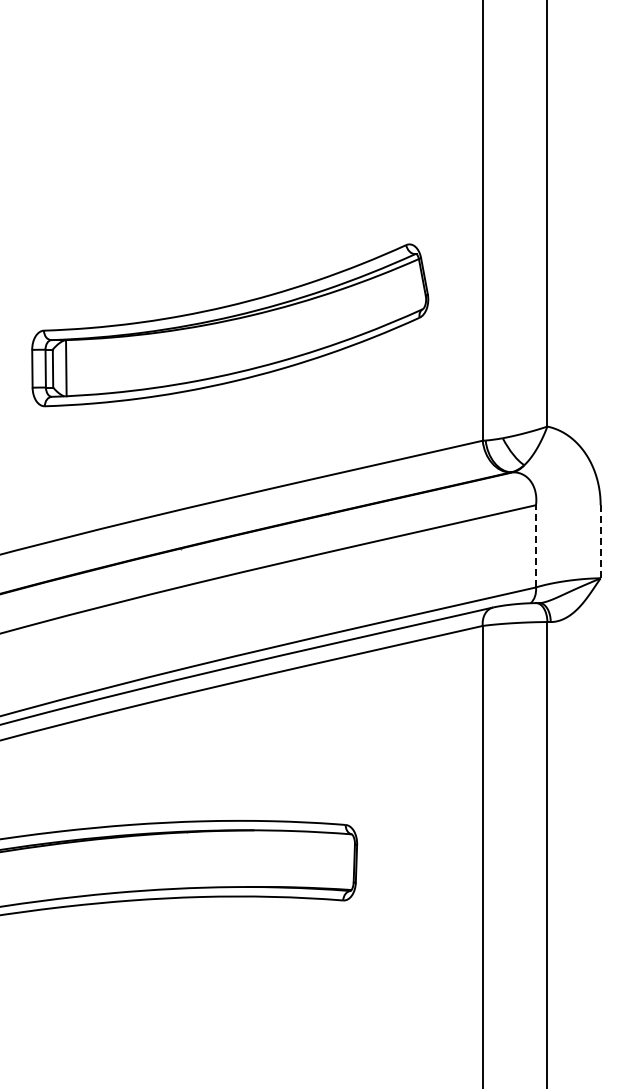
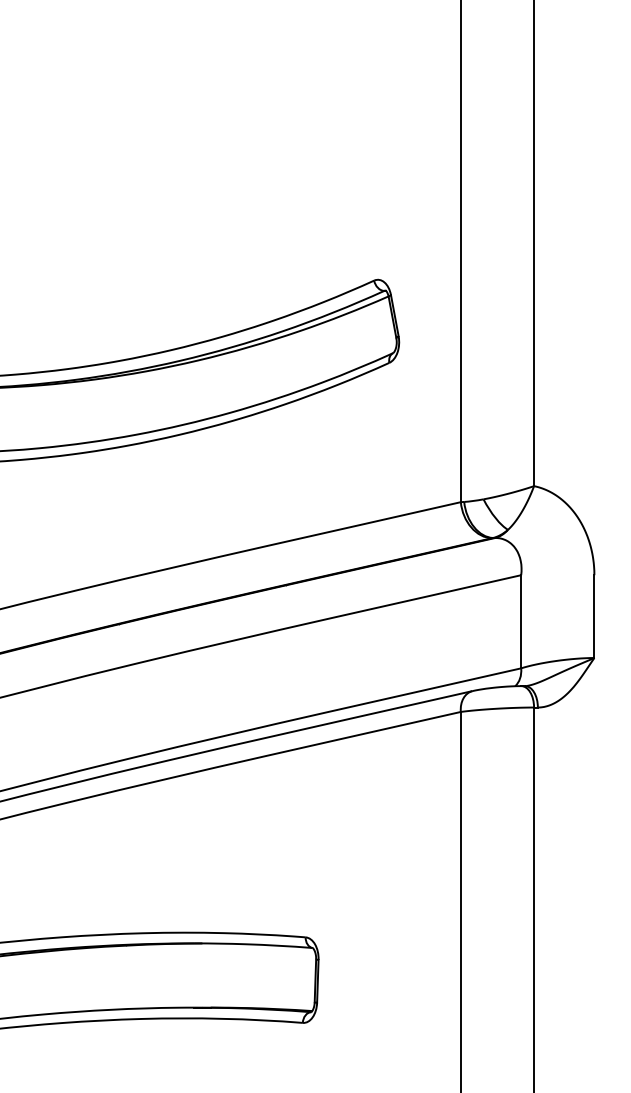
line: (600, 541) -> (594, 616), dashed -> solid
line: (536, 545) -> (521, 620), dashed -> solid

